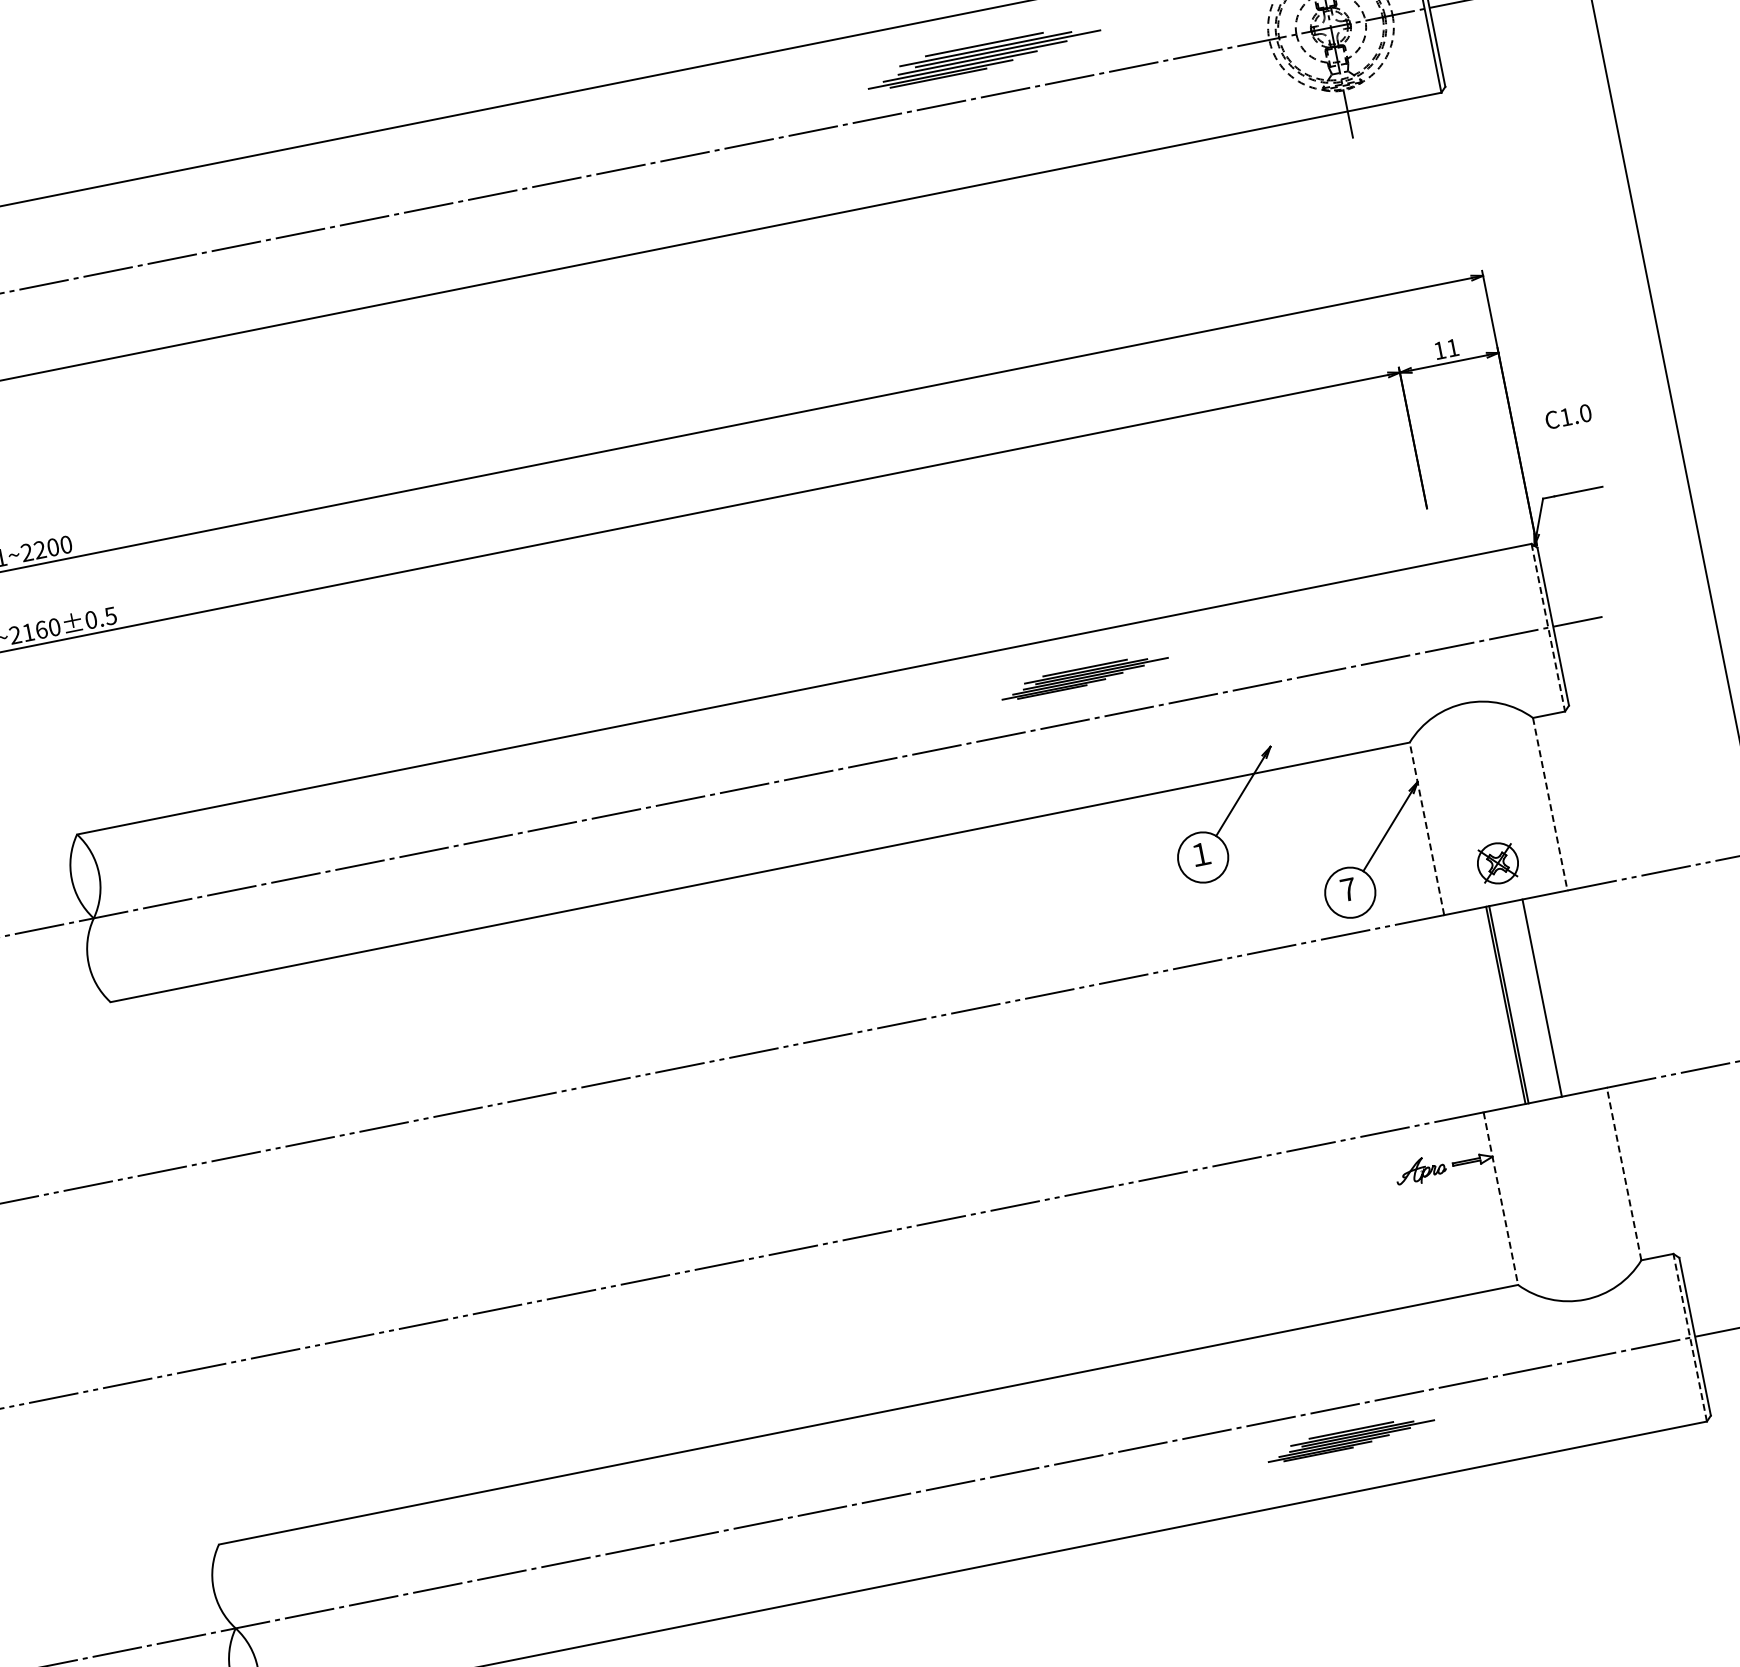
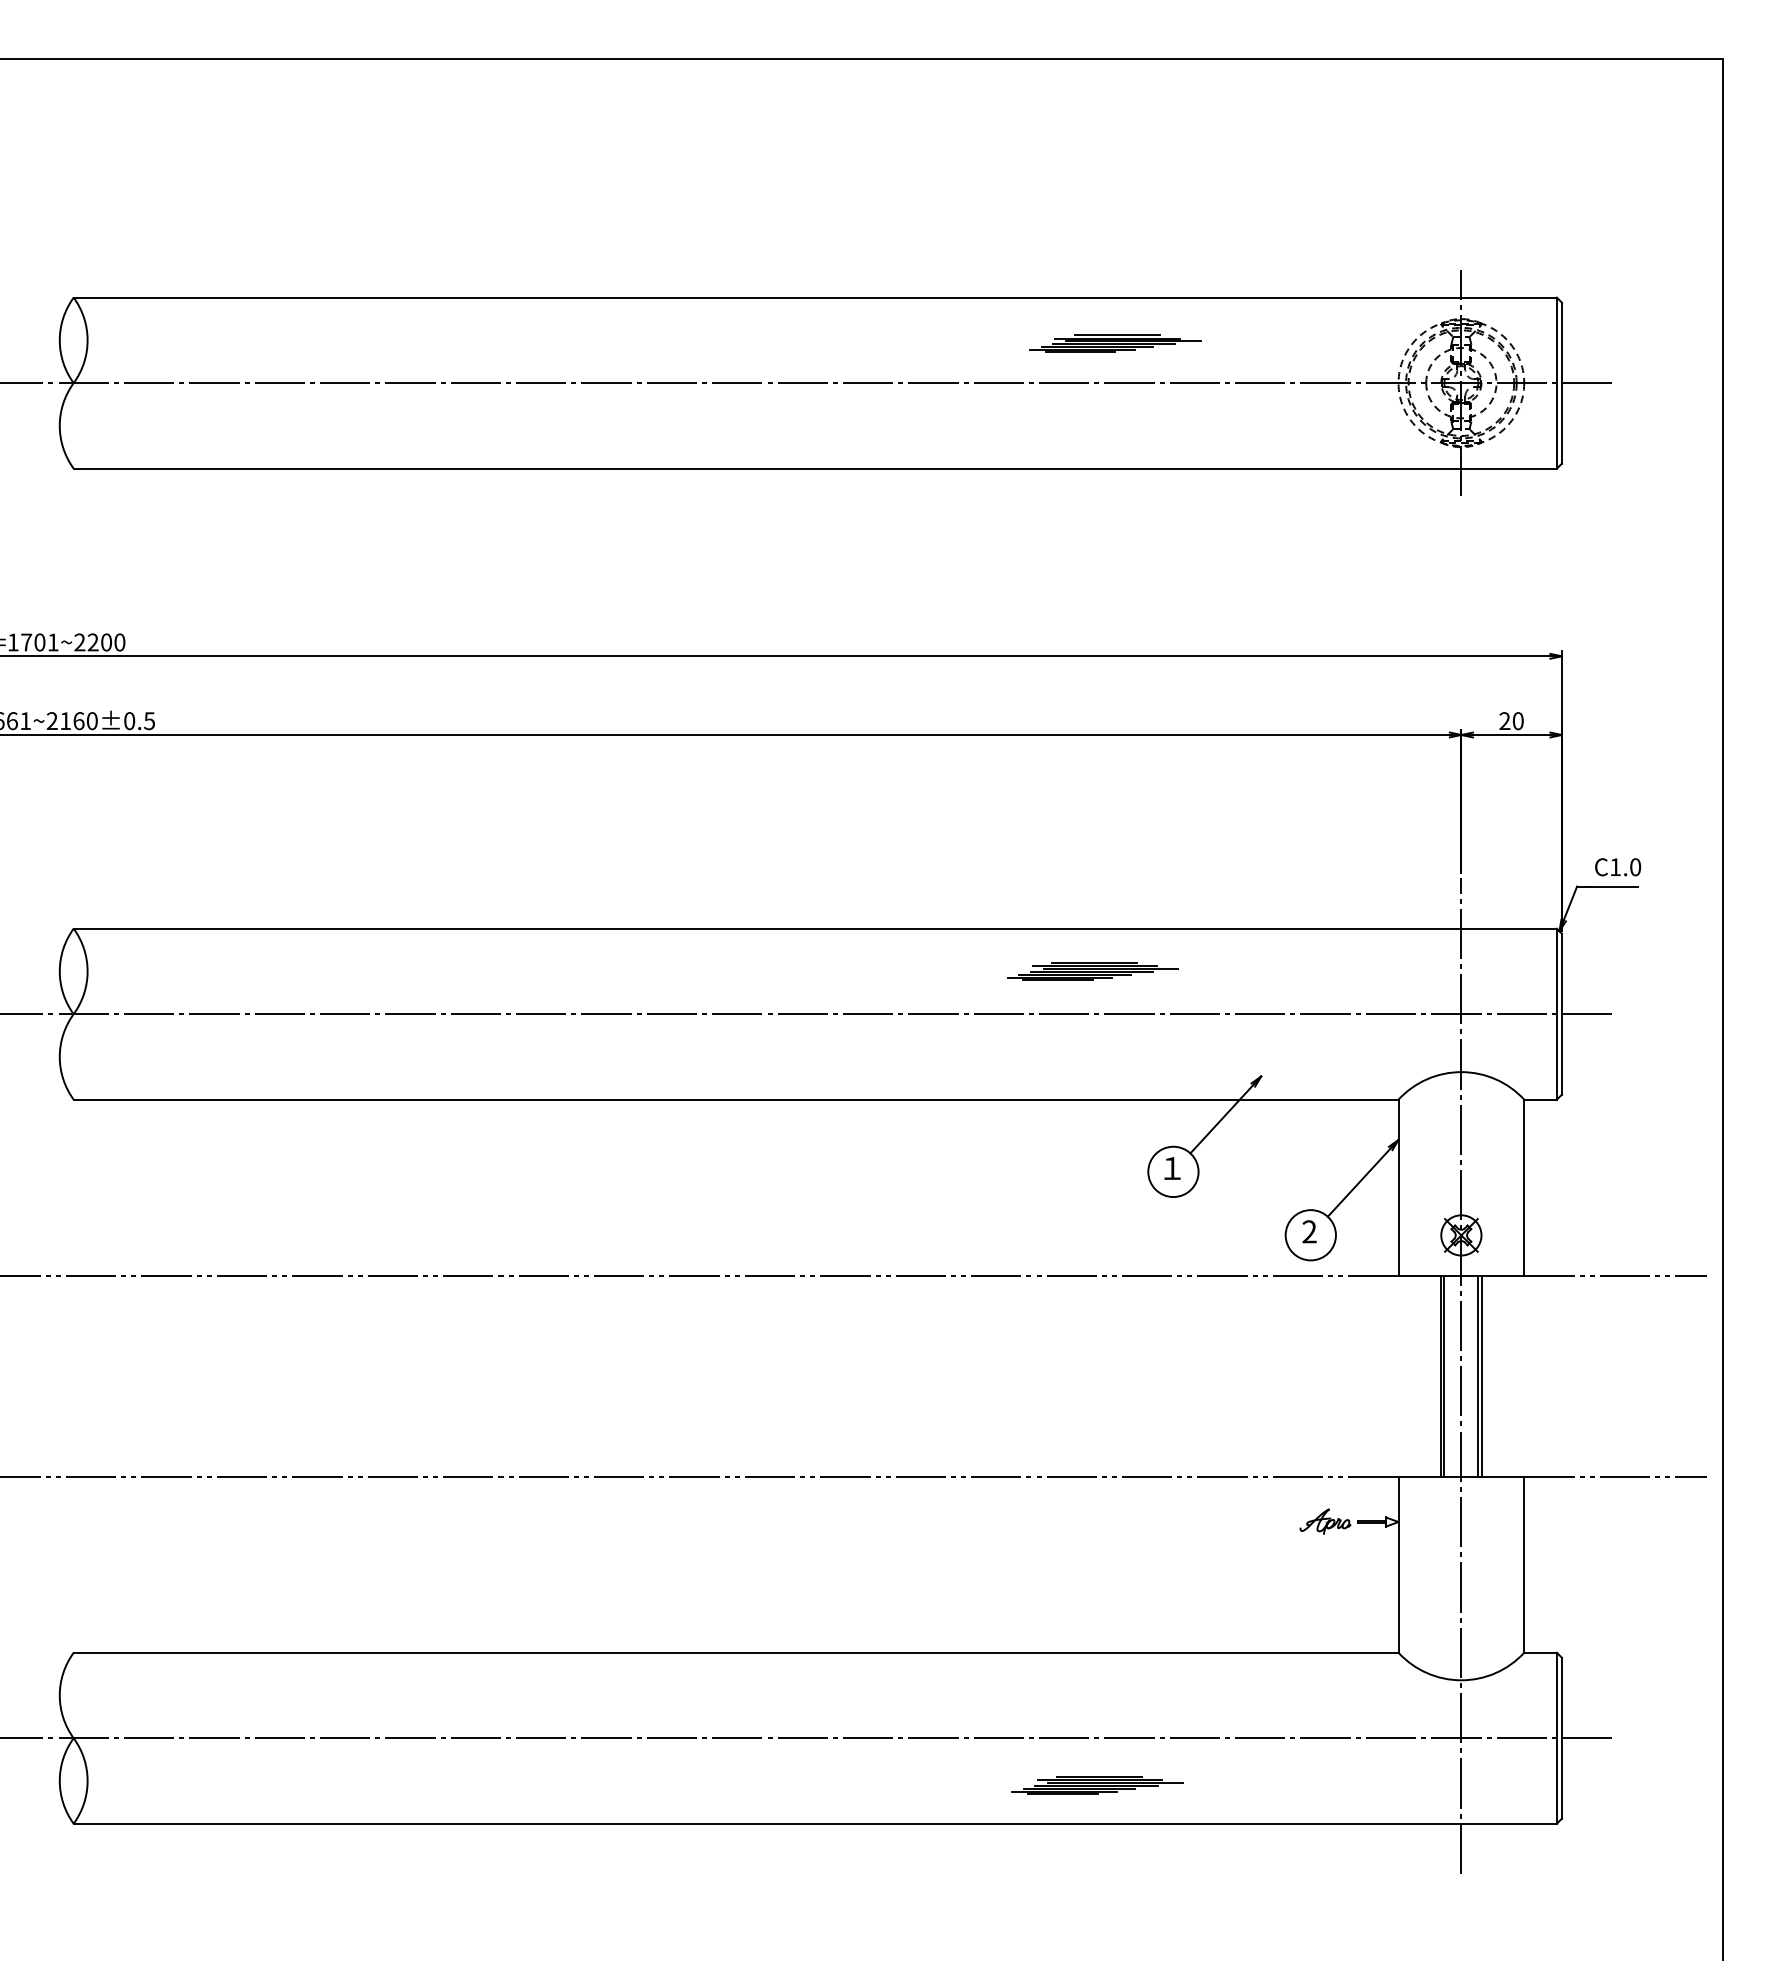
part: (984, 56) -> (1115, 343), size x0.71
text: (1446, 349) -> (1511, 721), 11 -> 20
text: (1568, 416) -> (1618, 867), moved
line: (1547, 628) -> (1556, 1014), dashed -> solid
line: (1550, 804) -> (1524, 1187), dashed -> solid
line: (1426, 828) -> (1398, 1187), dashed -> solid
text: (1348, 889) -> (1309, 1231), 7 -> 2
line: (1545, 996) -> (1481, 1375), added
line: (1525, 1001) -> (1461, 1376), added
line: (1624, 1173) -> (1524, 1564), dashed -> solid
line: (1500, 1198) -> (1398, 1564), dashed -> solid
line: (1689, 1337) -> (1556, 1737), dashed -> solid
part: (1351, 1439) -> (1097, 1785), moved

